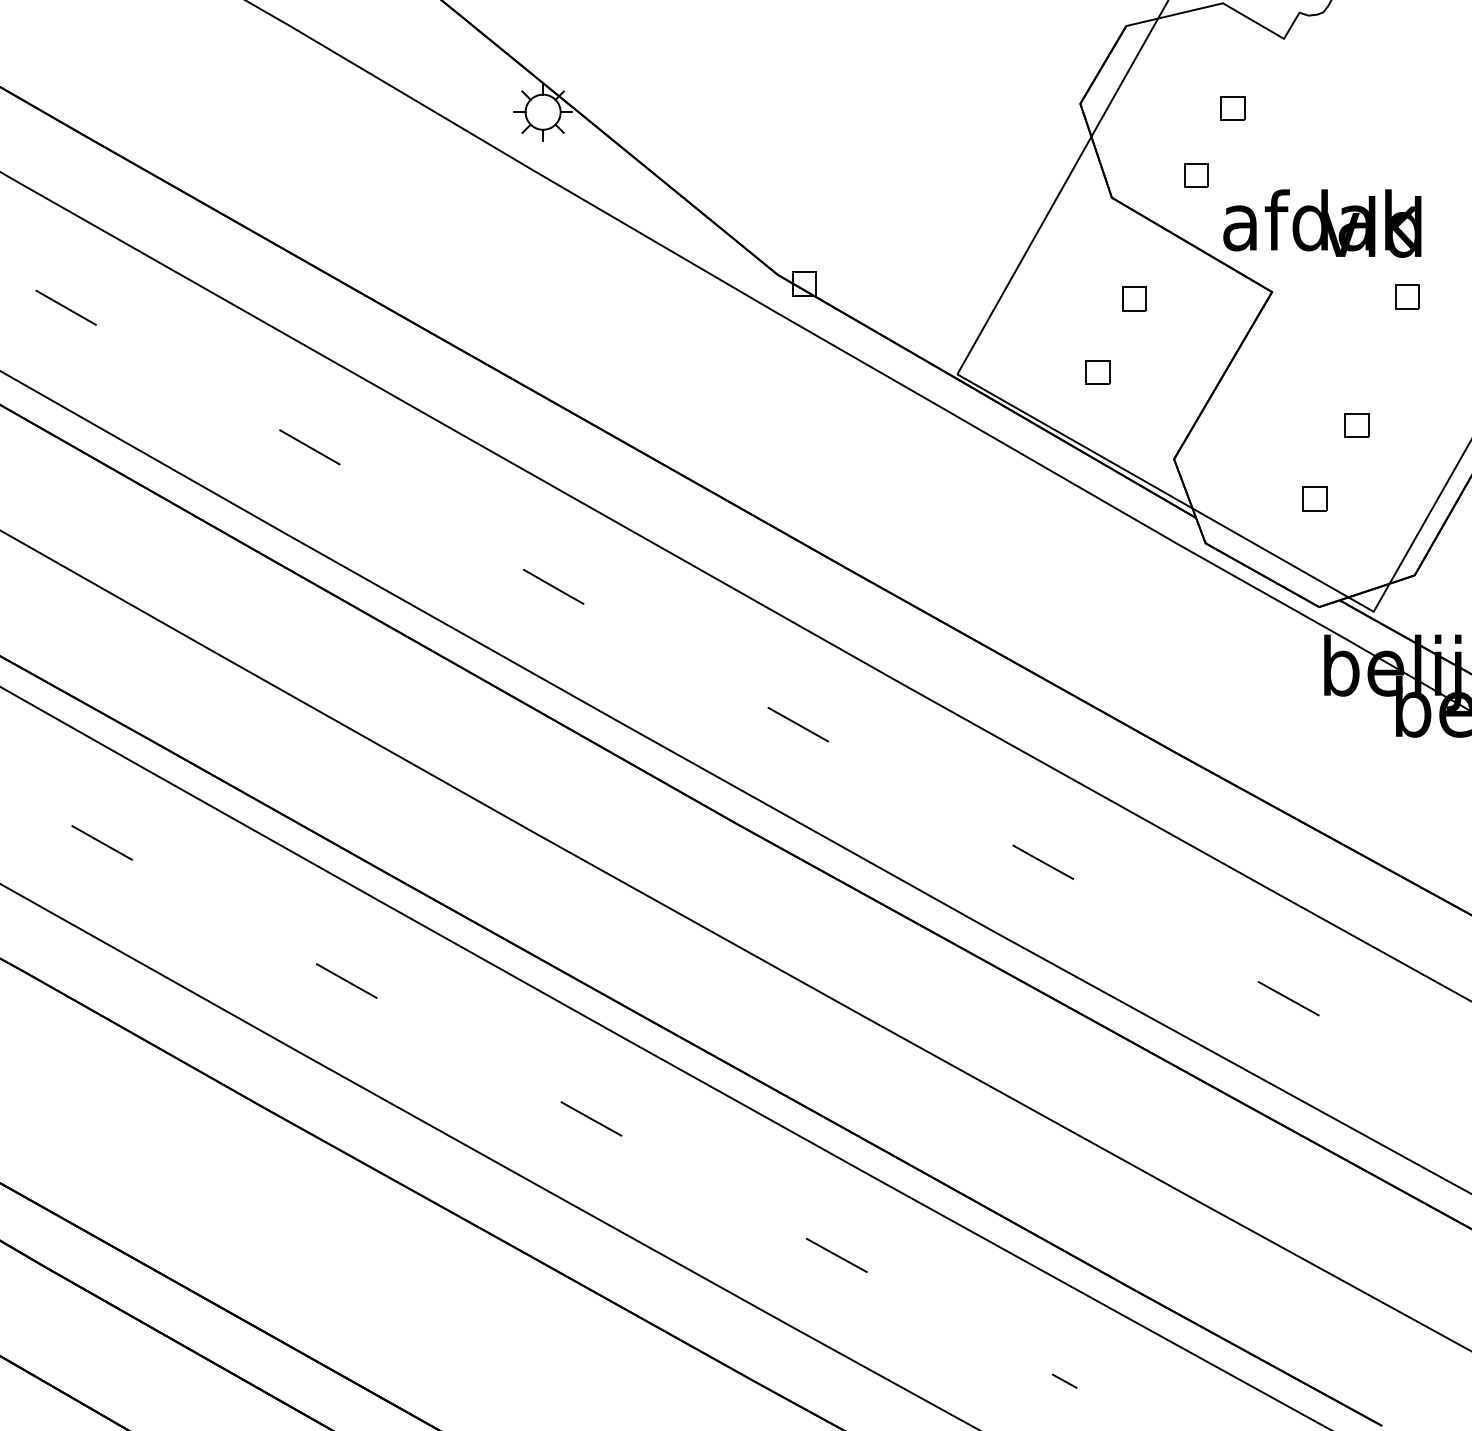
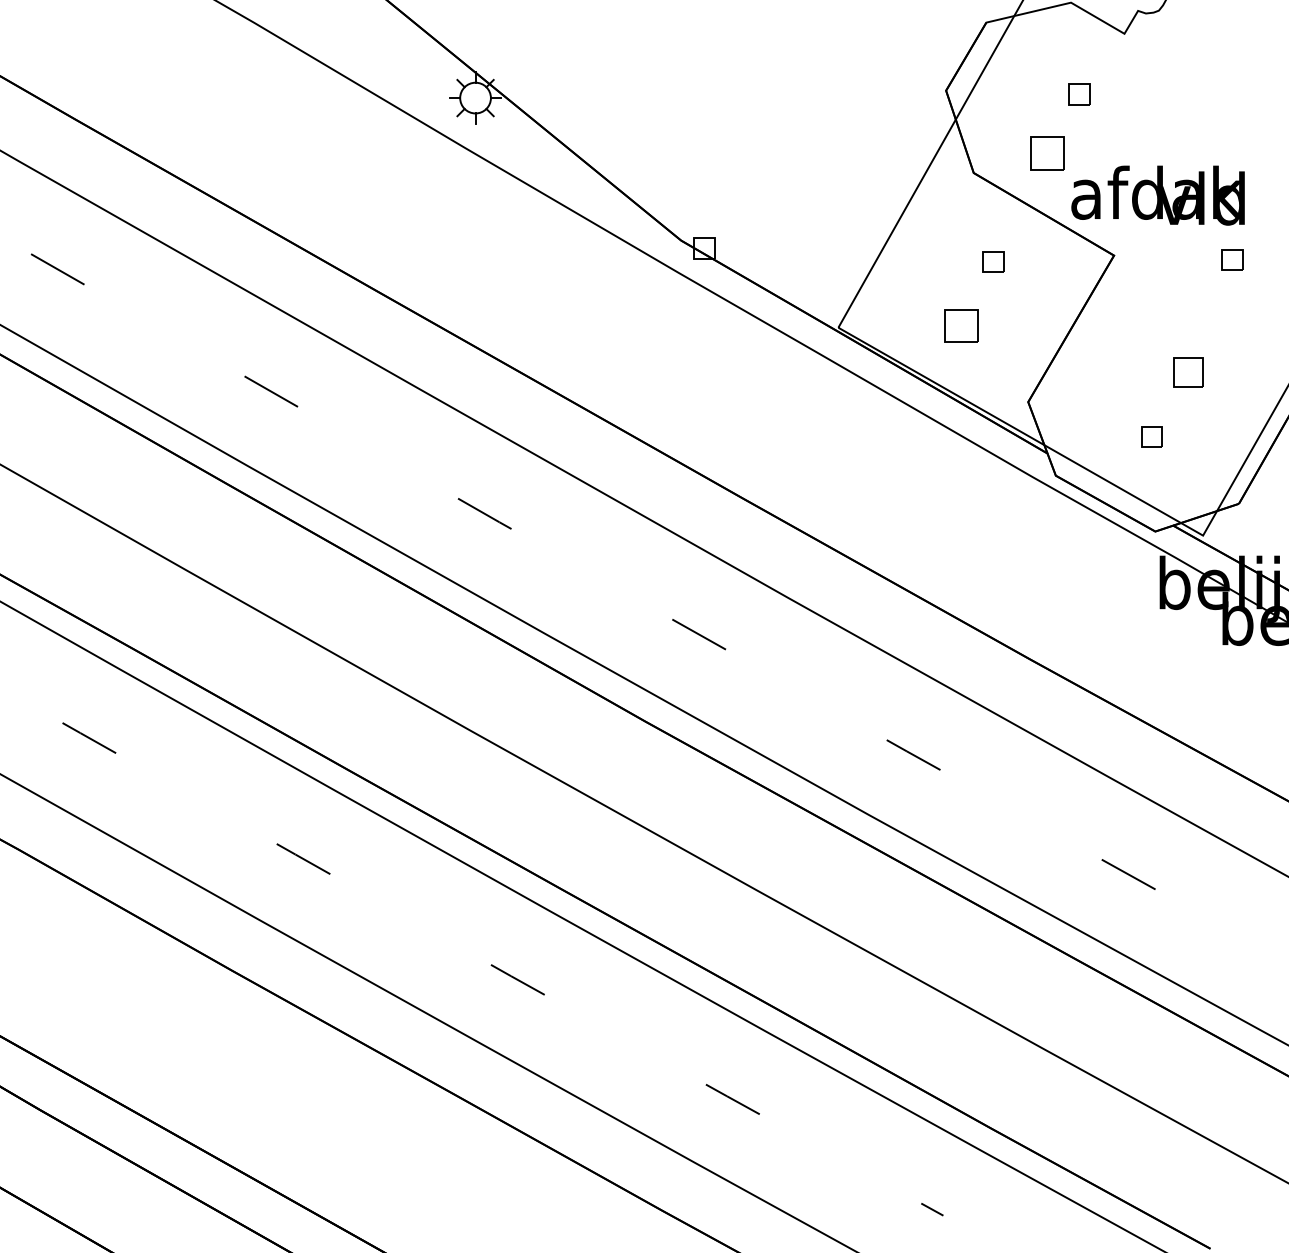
part: (1196, 175) -> (1047, 153), size x1.6
part: (1097, 372) -> (961, 326), size x1.6
part: (1356, 425) -> (1187, 372), size x1.4

